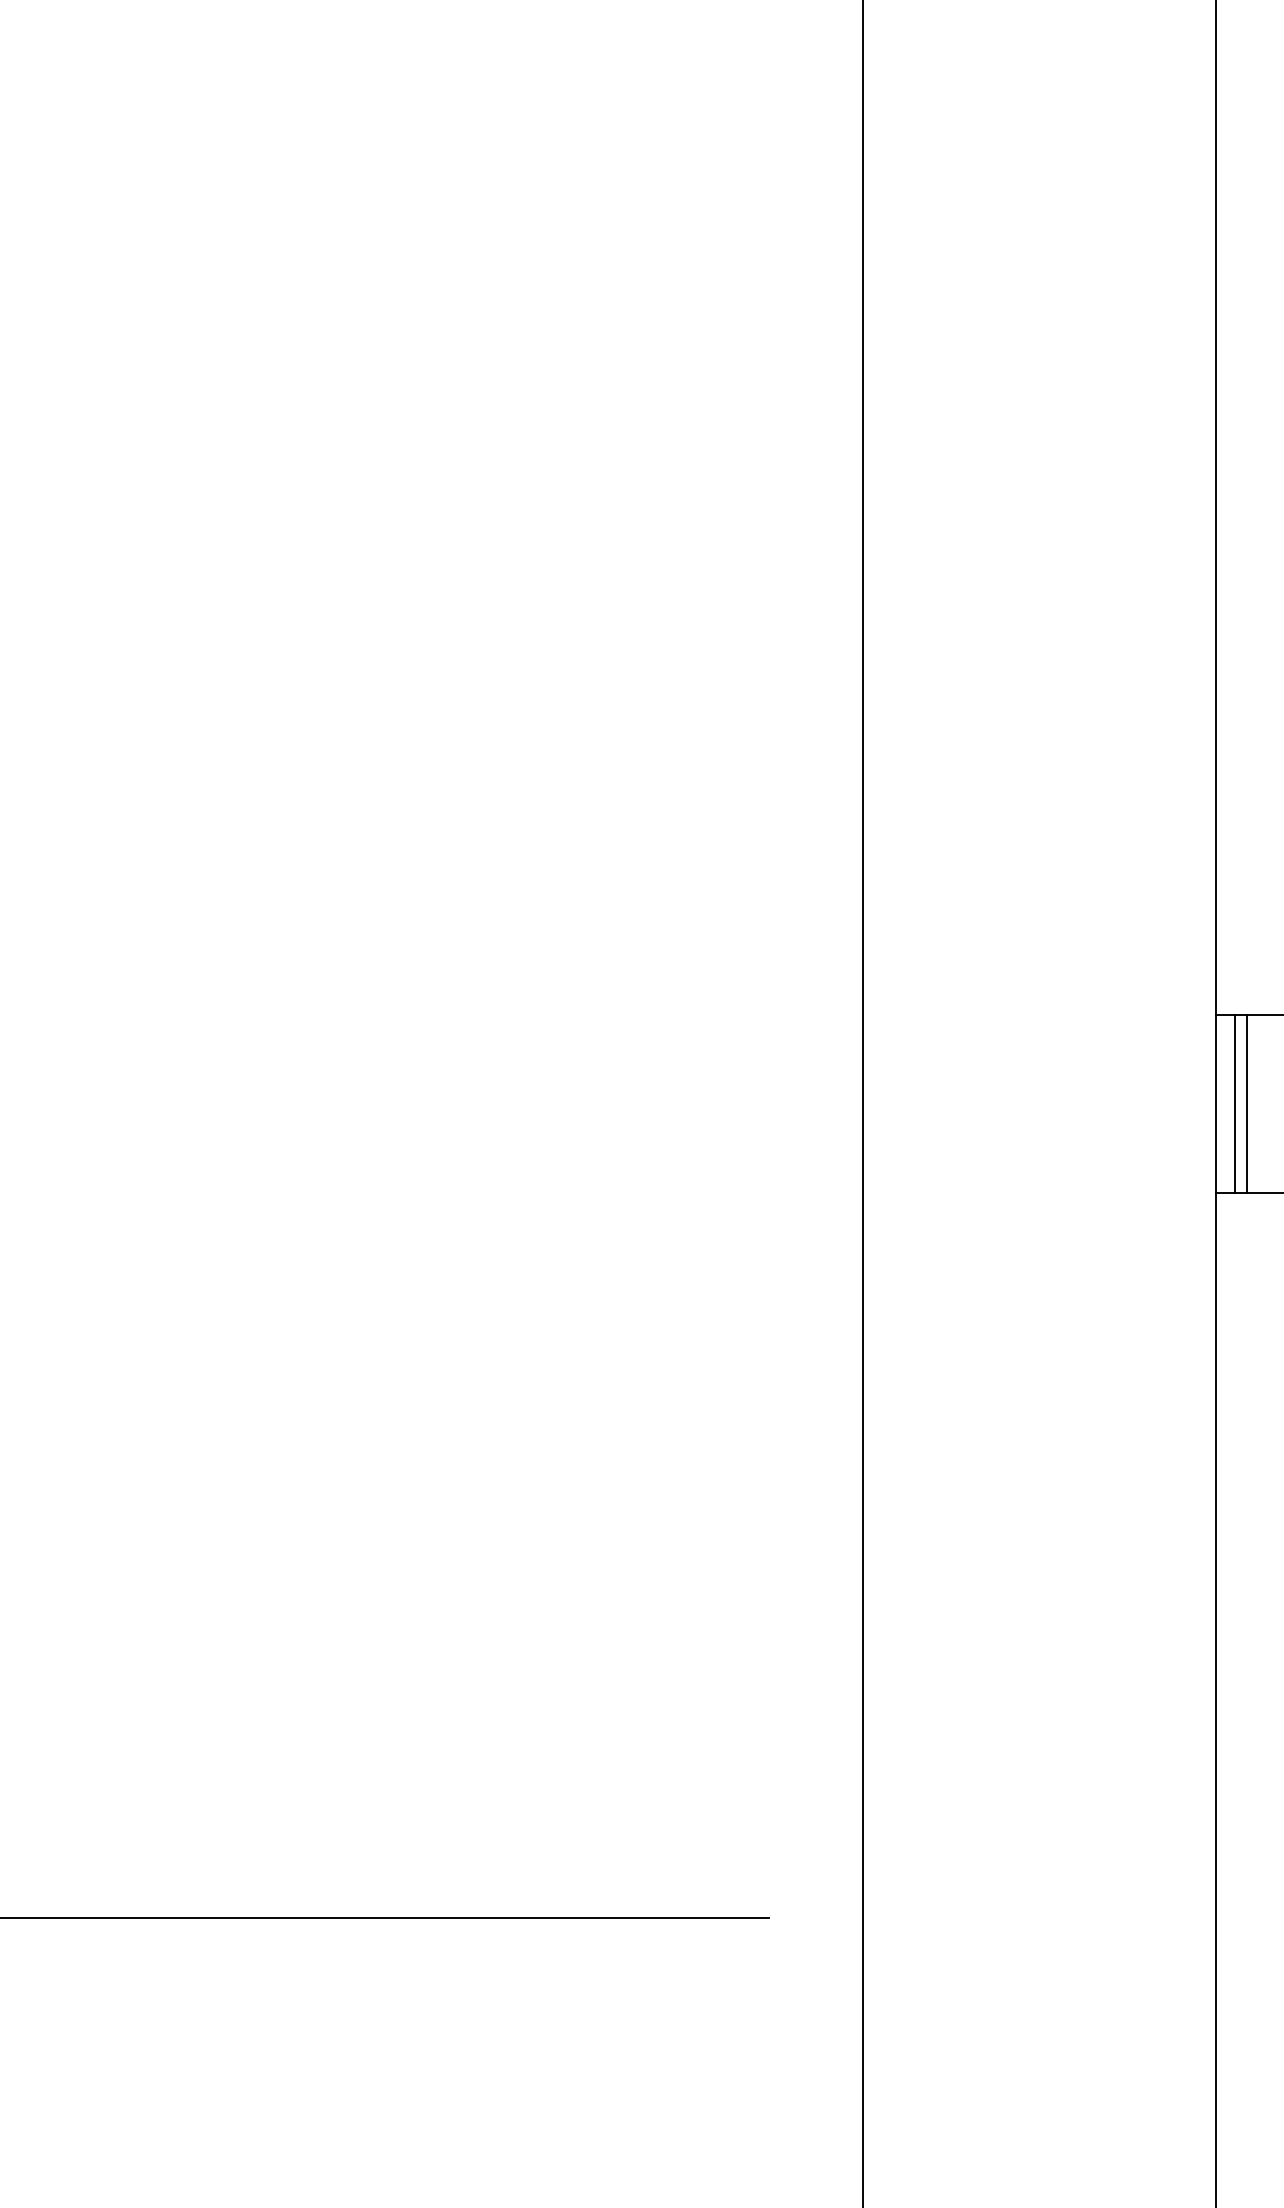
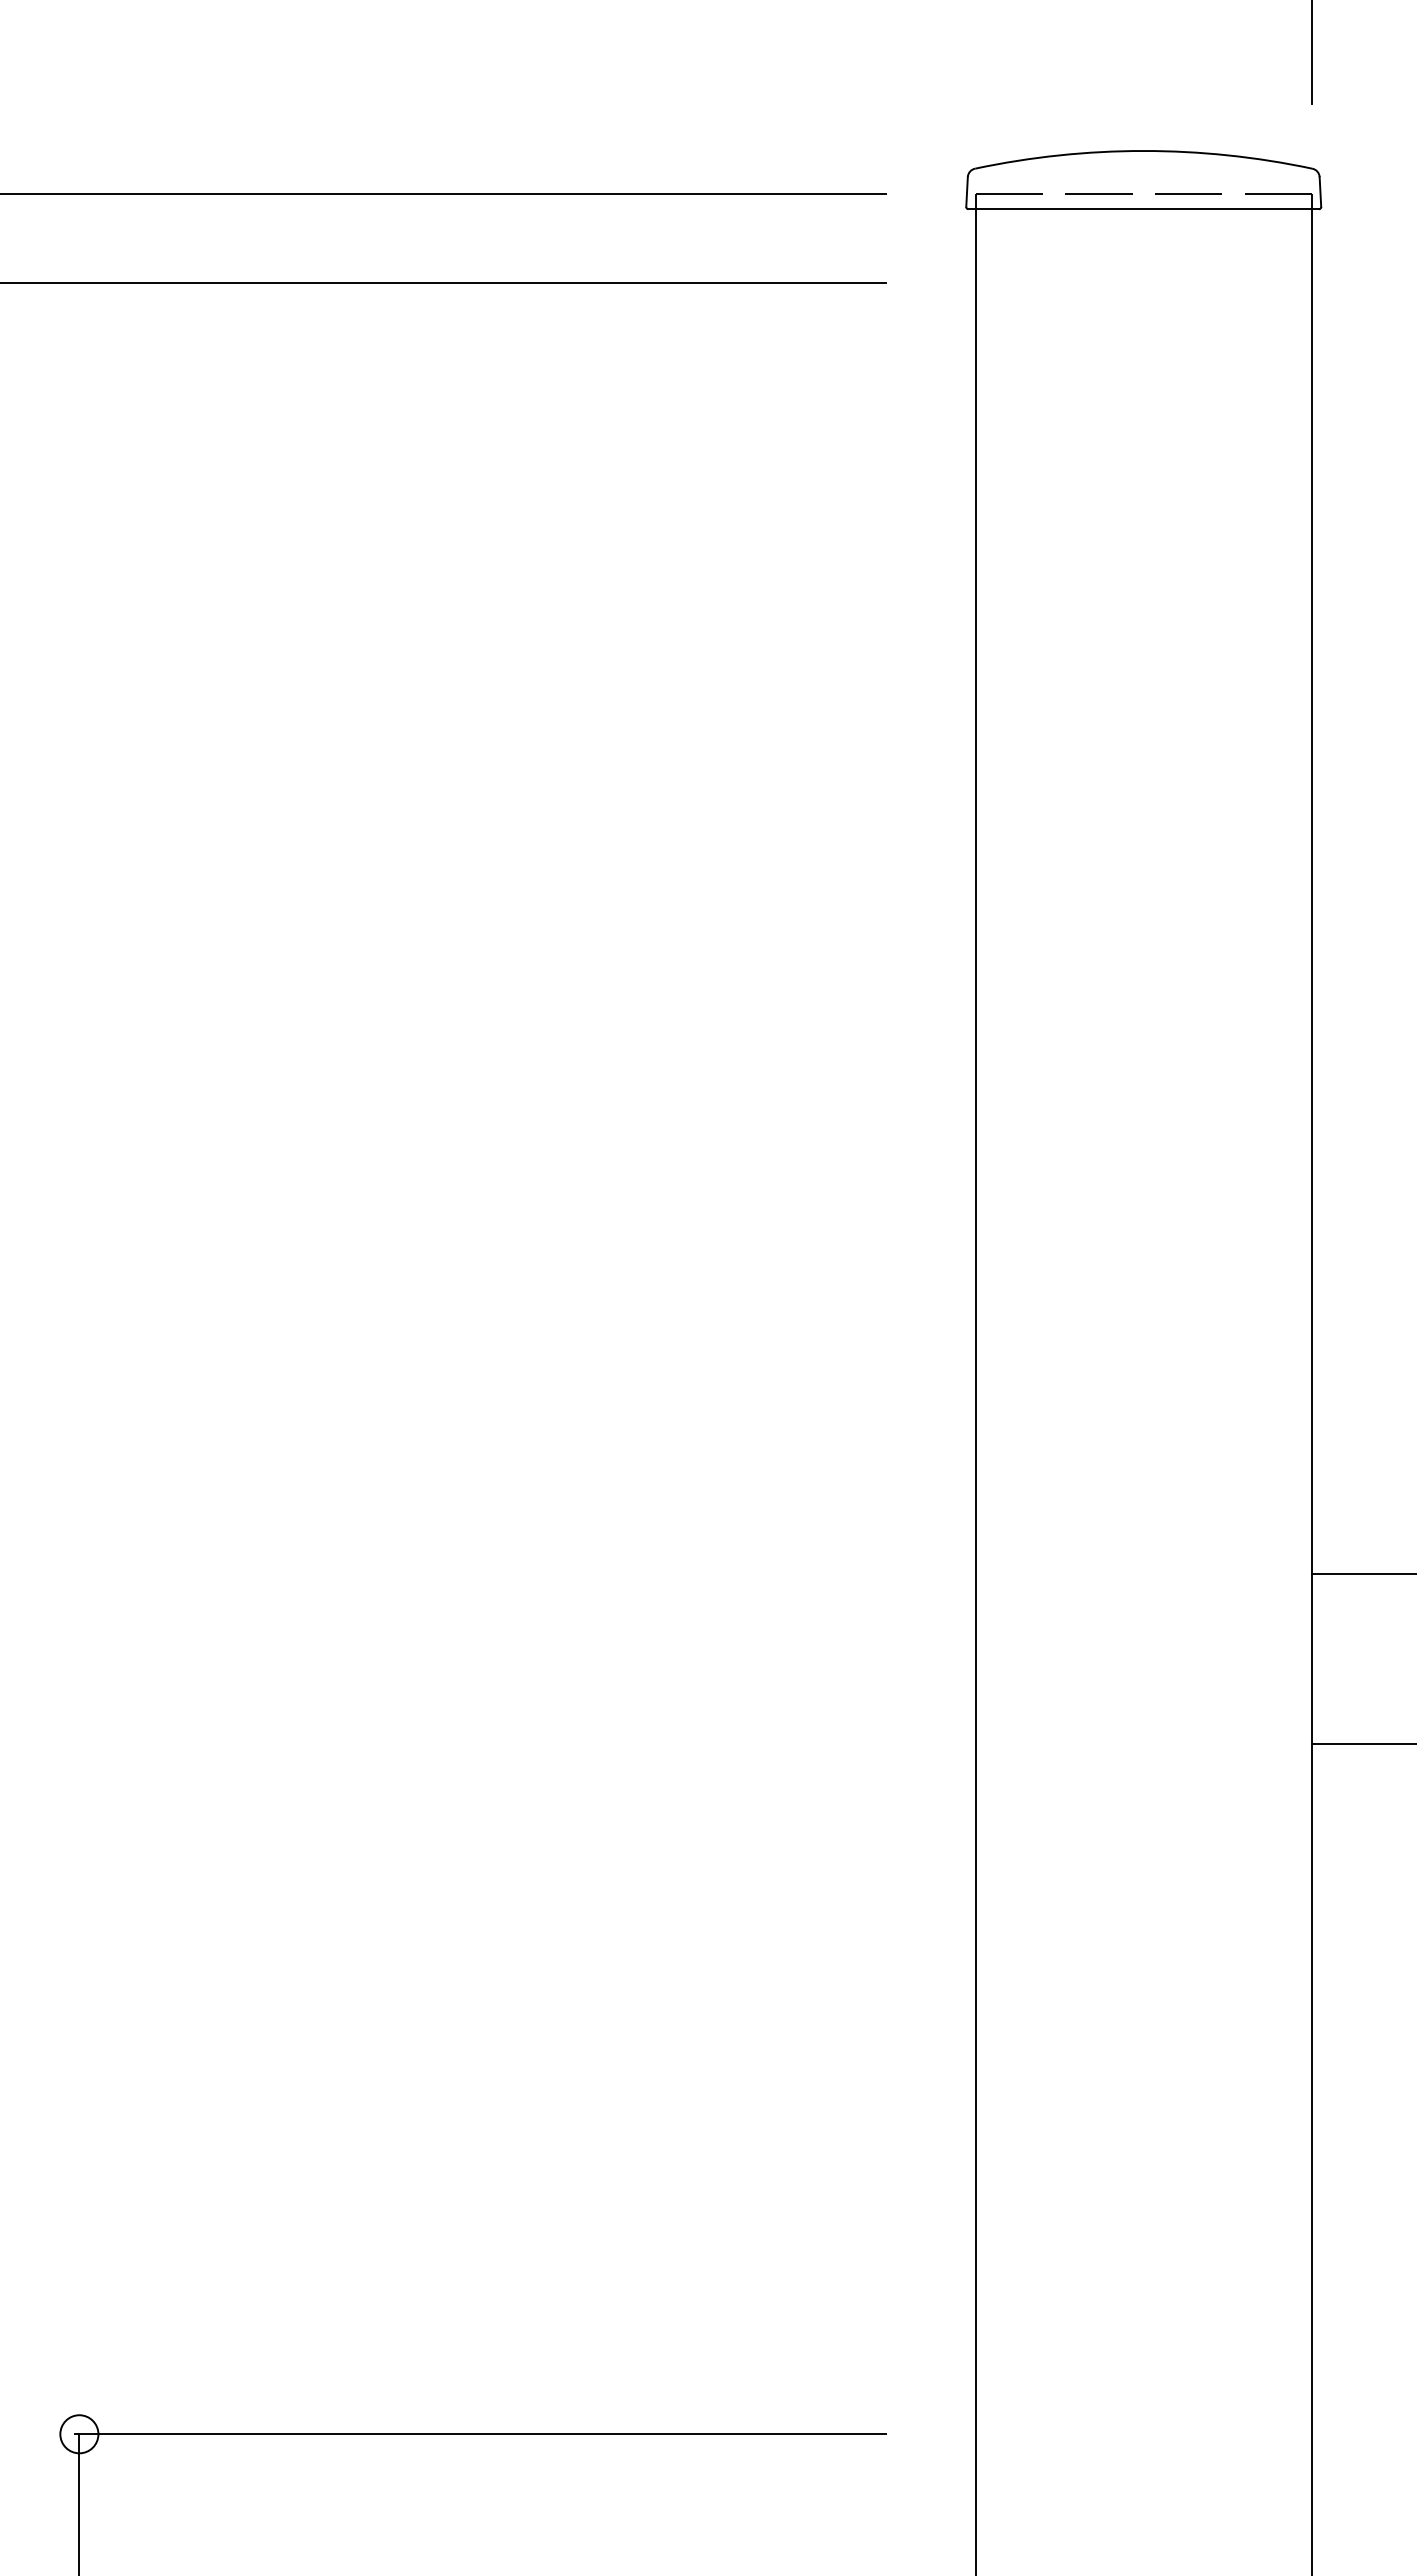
line: (1234, 1103) -> (1329, 1658), removed
line: (1246, 1103) -> (1340, 1658), removed

